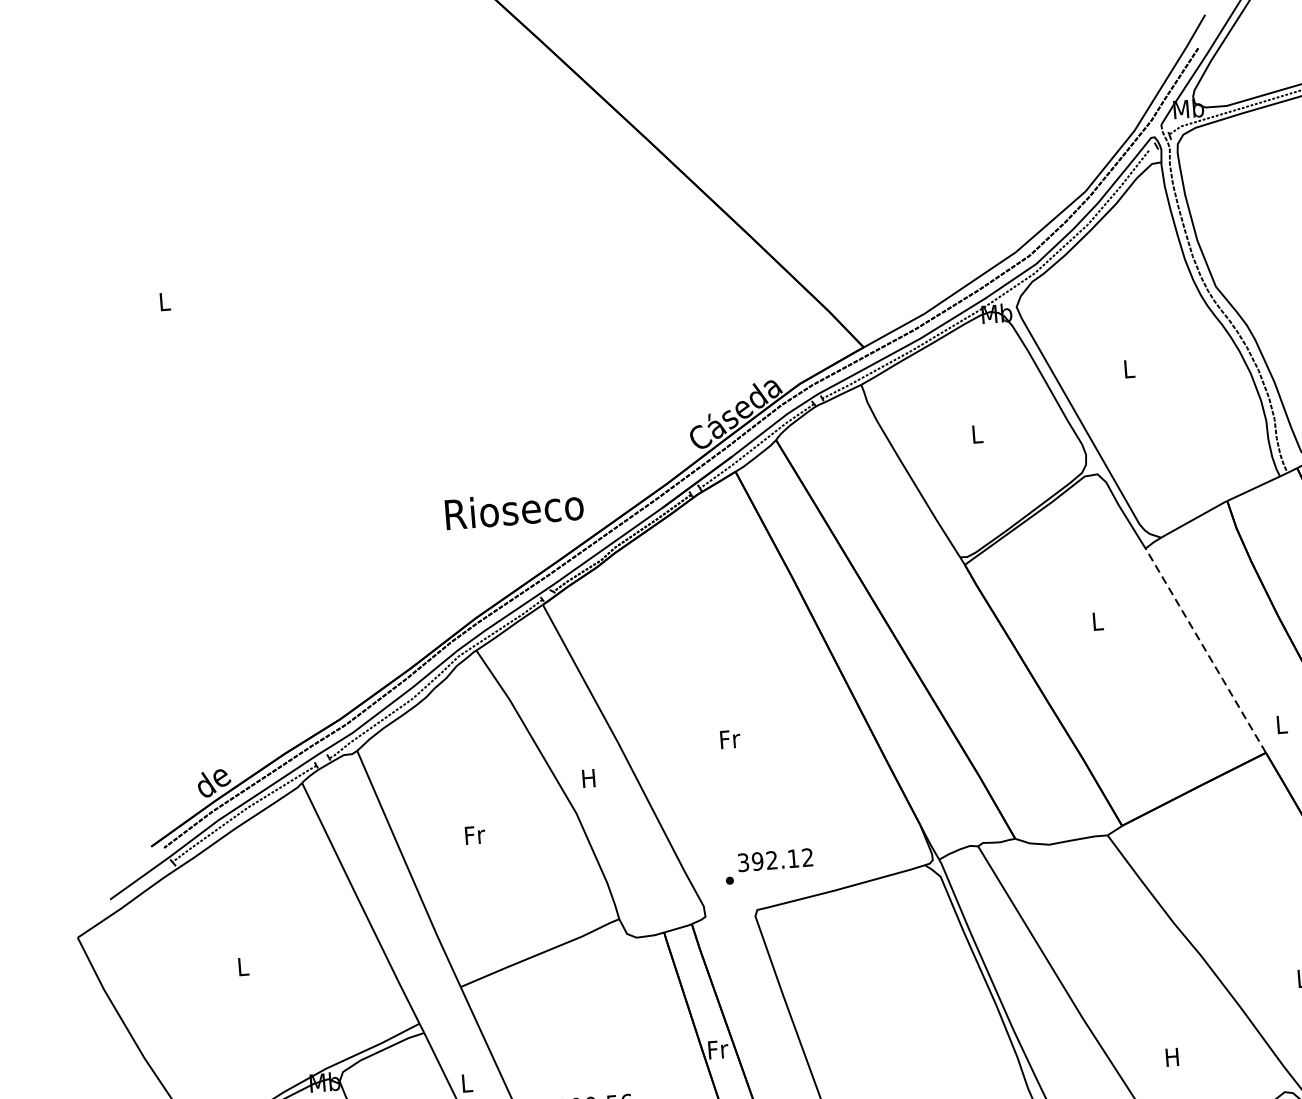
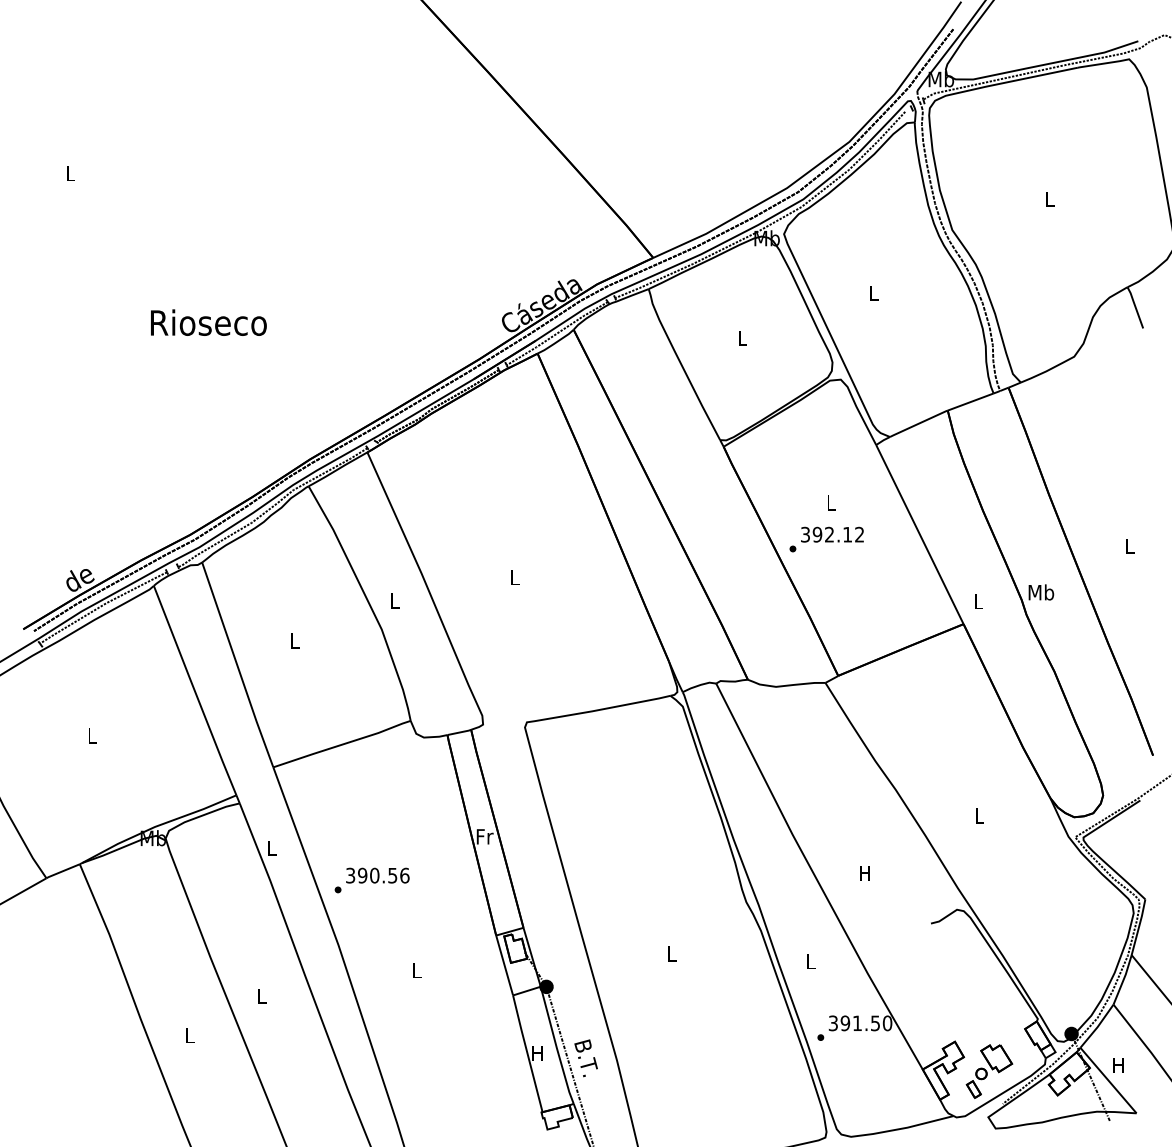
text: (514, 509) -> (208, 322), moved
line: (1205, 650) -> (919, 534), dashed -> solid
text: (730, 739) -> (515, 577), Fr -> L
text: (588, 777) -> (394, 600), H -> L
text: (475, 834) -> (295, 640), Fr -> L
text: (768, 866) -> (826, 539), moved

